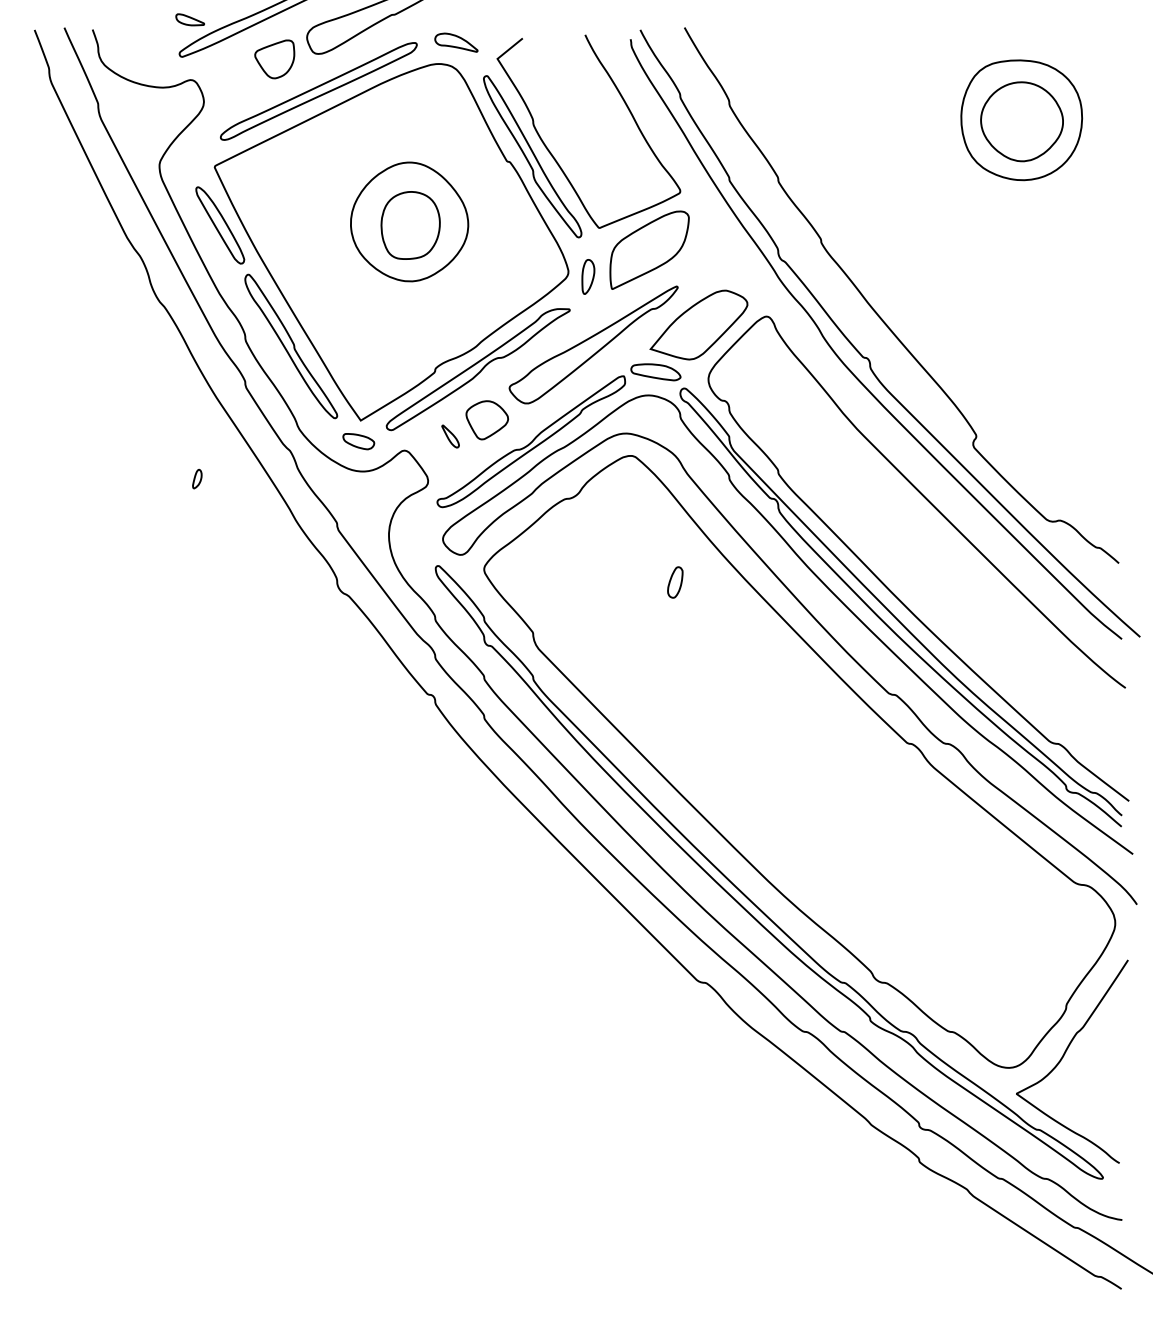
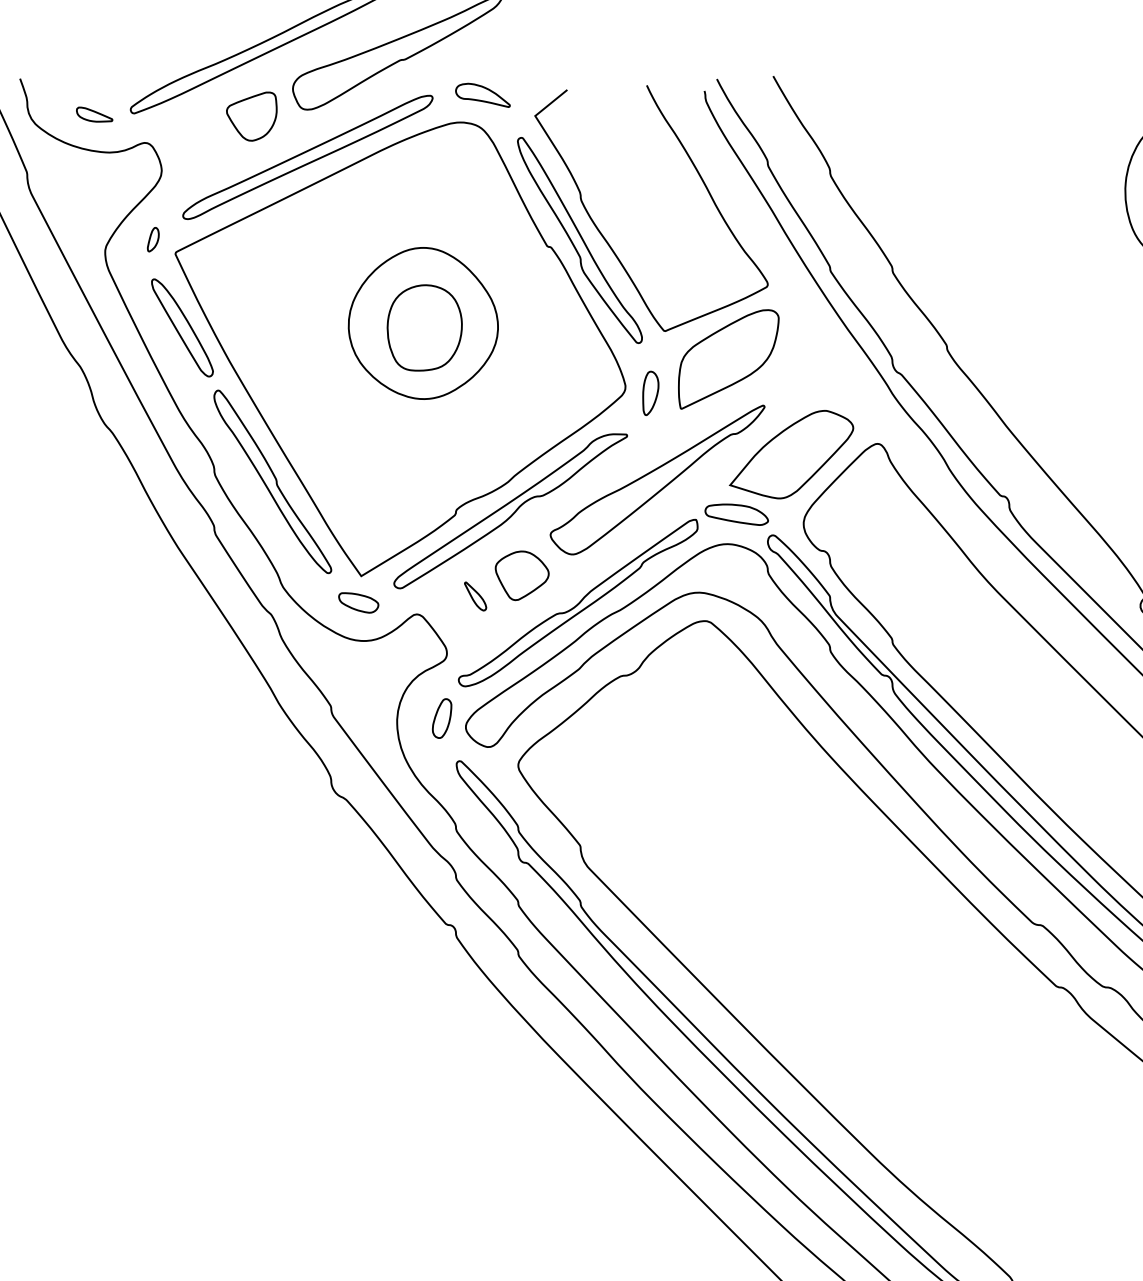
part: (189, 19) -> (93, 114), moved
part: (197, 478) -> (153, 238), moved
part: (675, 582) -> (442, 718), moved

